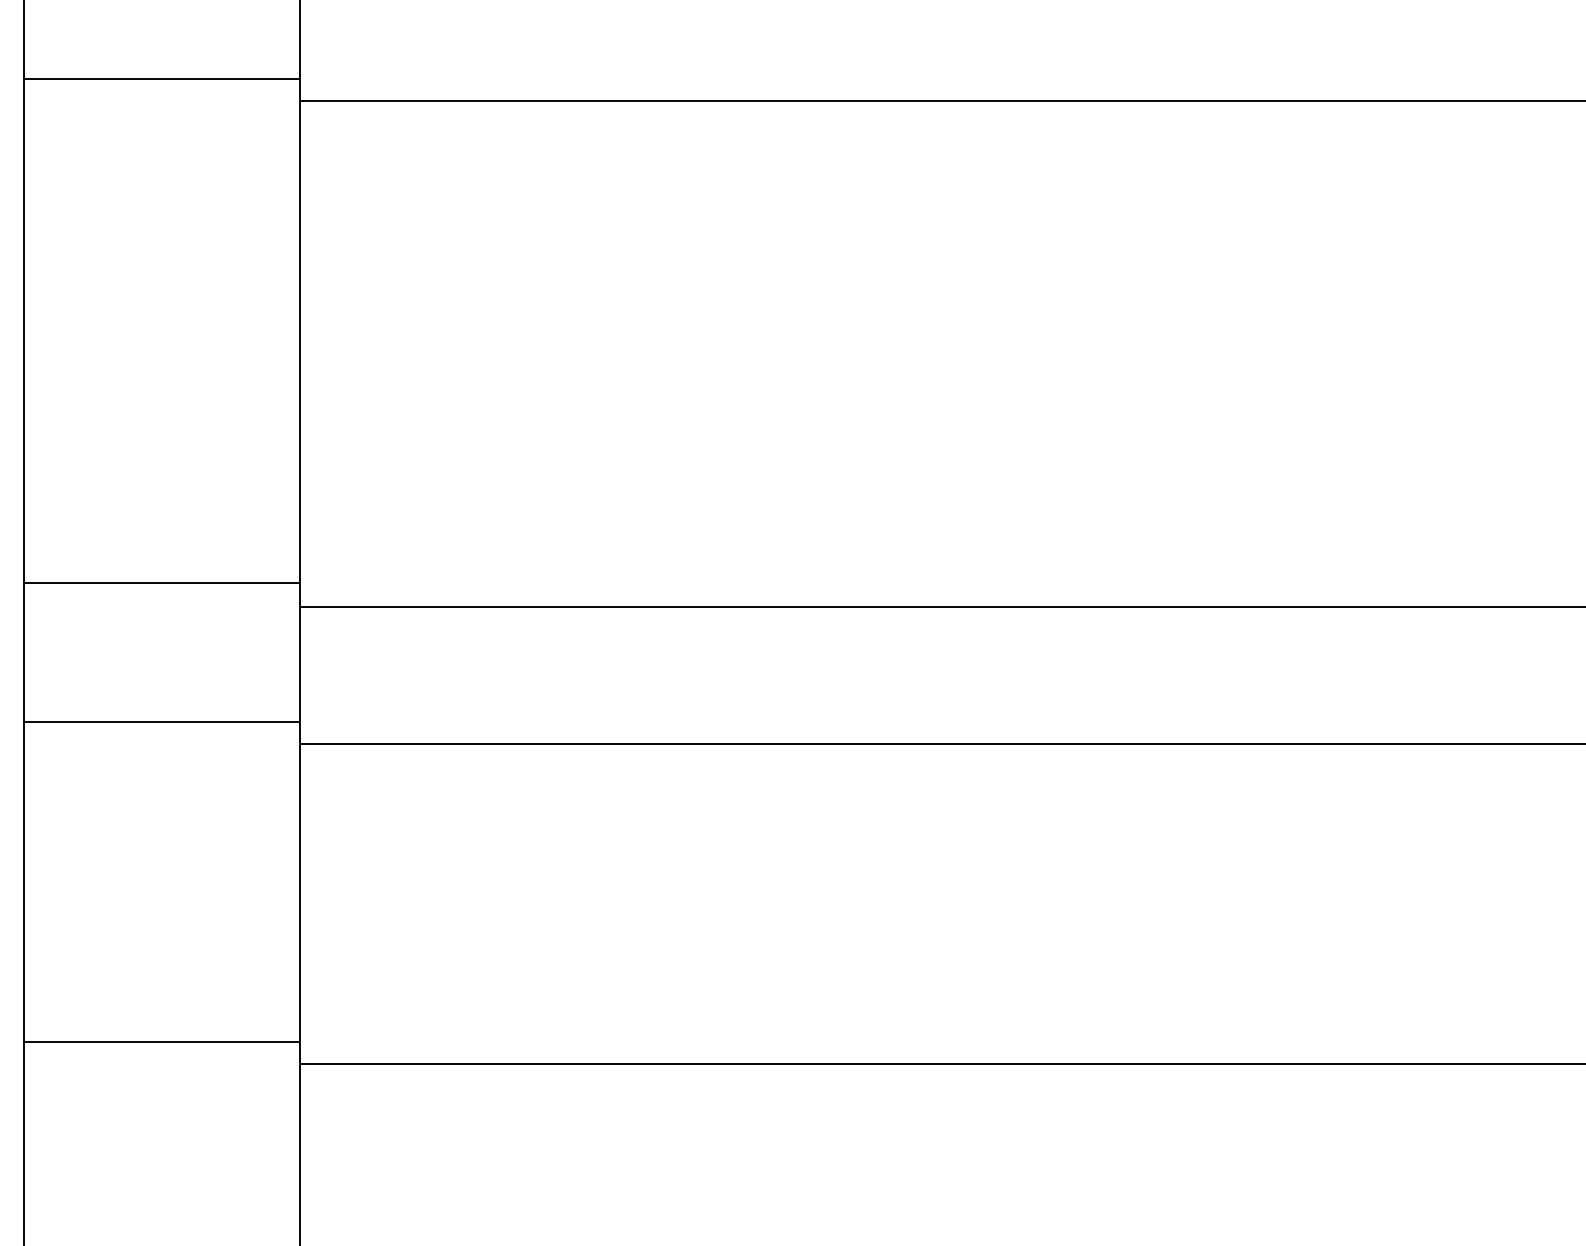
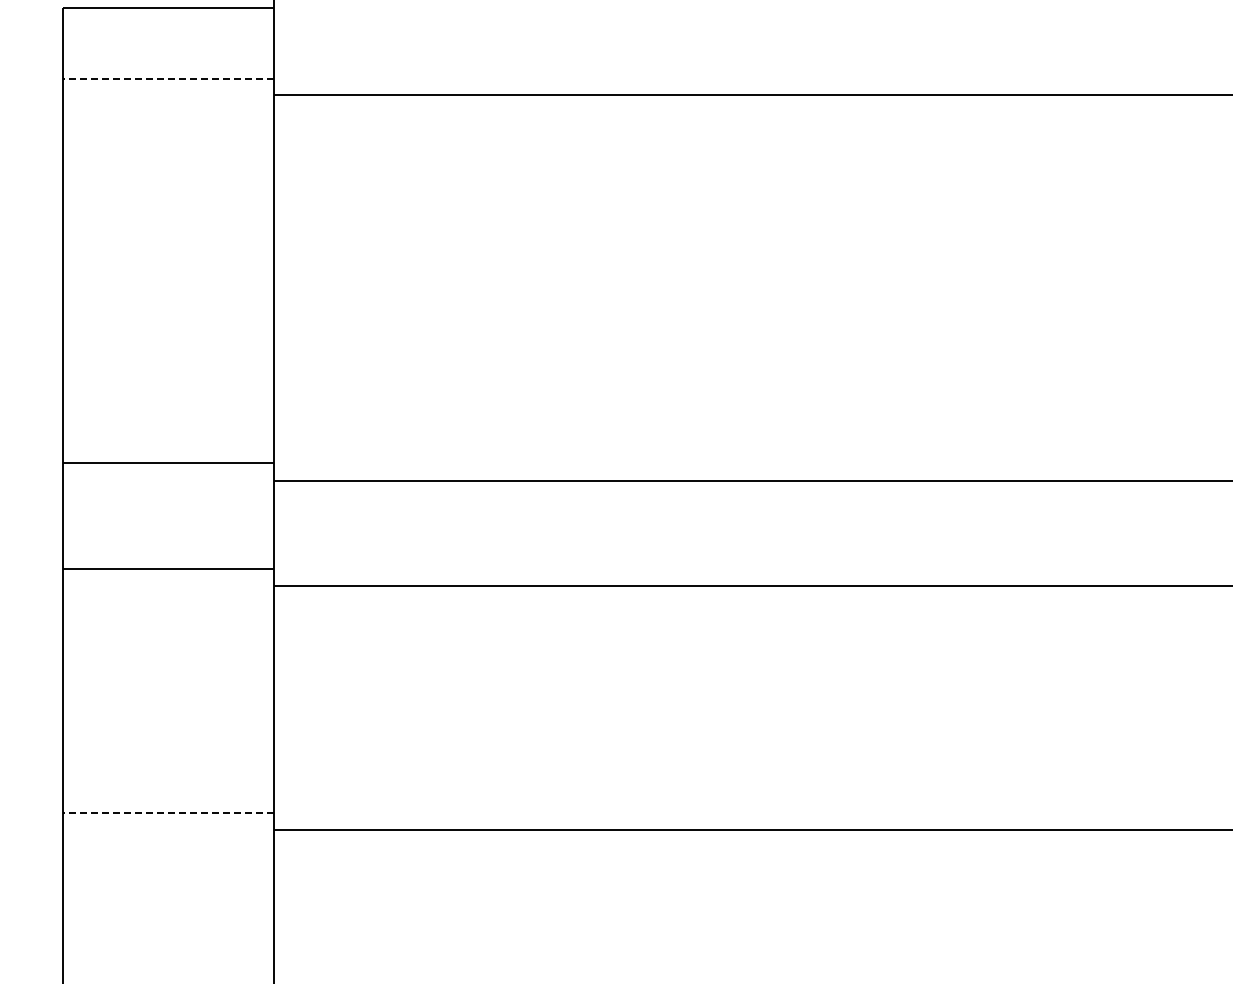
line: (161, 78) -> (167, 78), solid -> dashed
line: (161, 1042) -> (167, 813), solid -> dashed

